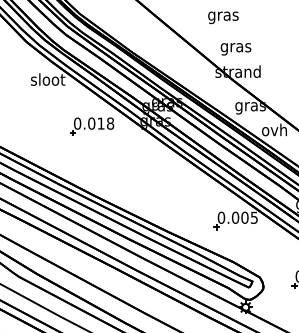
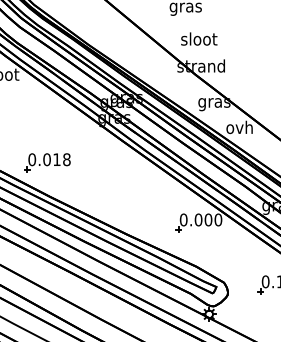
text: (236, 47) -> (199, 40), gras -> sloot
part: (92, 126) -> (47, 162), moved
text: (254, 217) -> (218, 219), 0.005 -> 0.000

